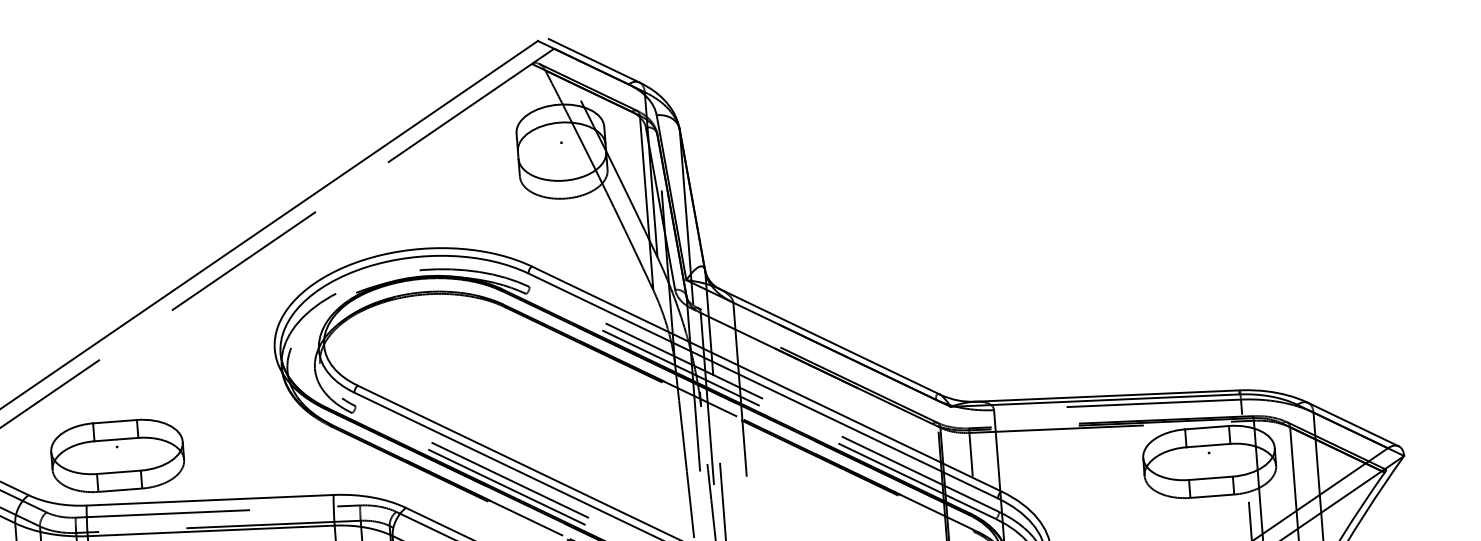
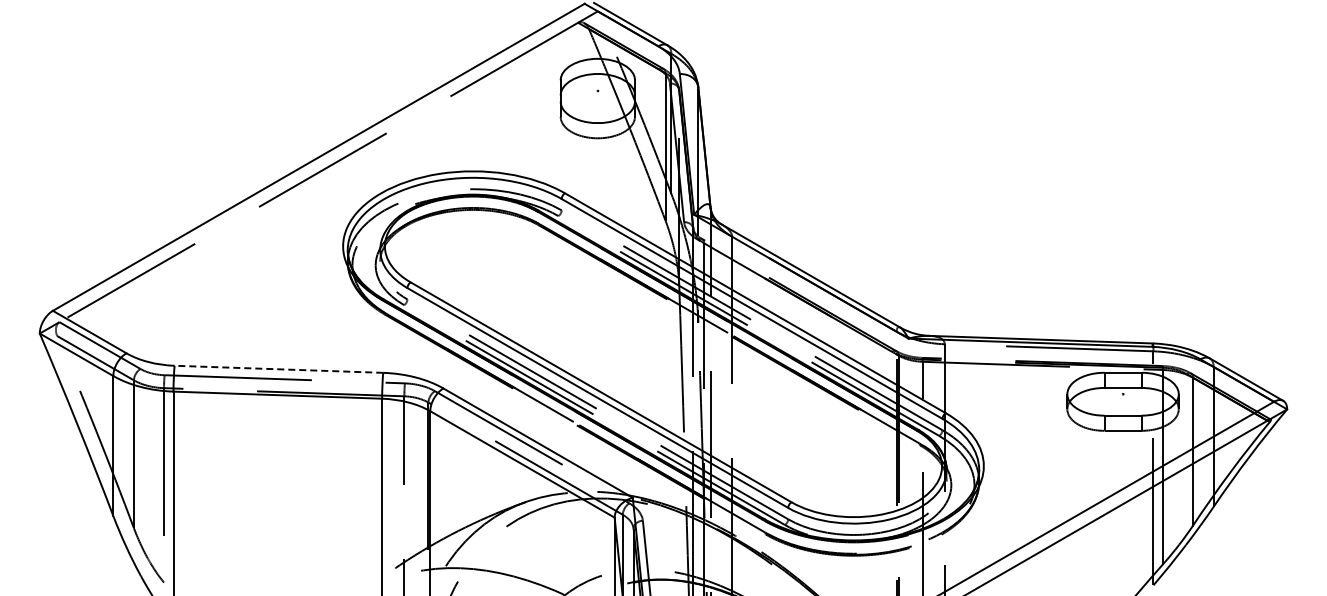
part: (117, 455) -> (203, 325), removed
line: (209, 500) -> (278, 369), solid -> dashed

